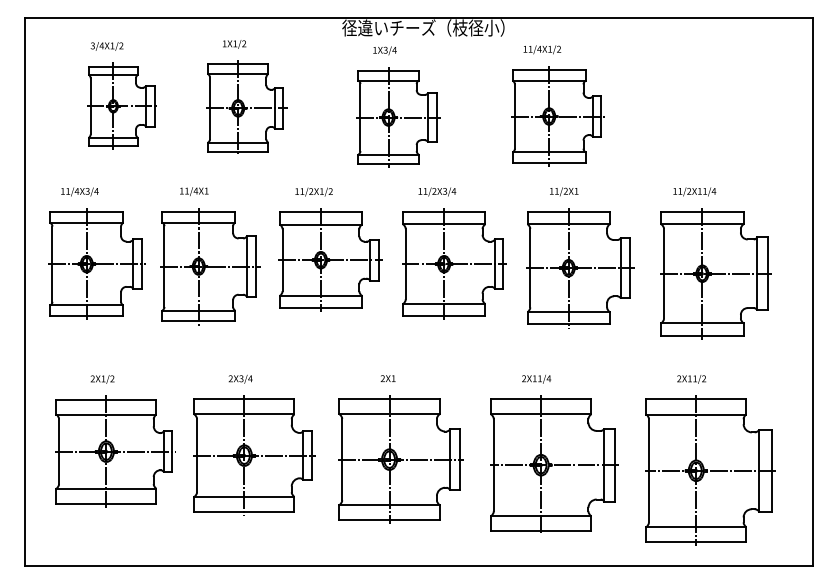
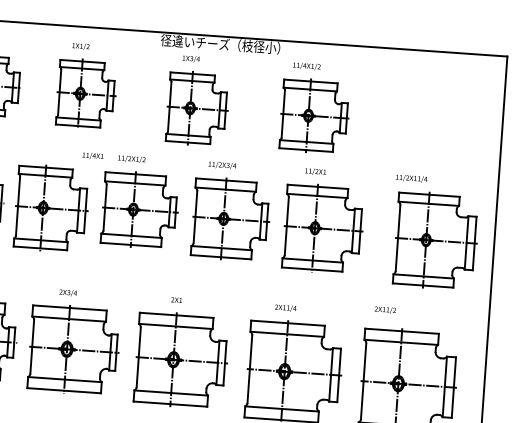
text: (194, 191) -> (93, 156), moved
part: (715, 273) -> (435, 240), moved
text: (691, 379) -> (385, 310), moved

